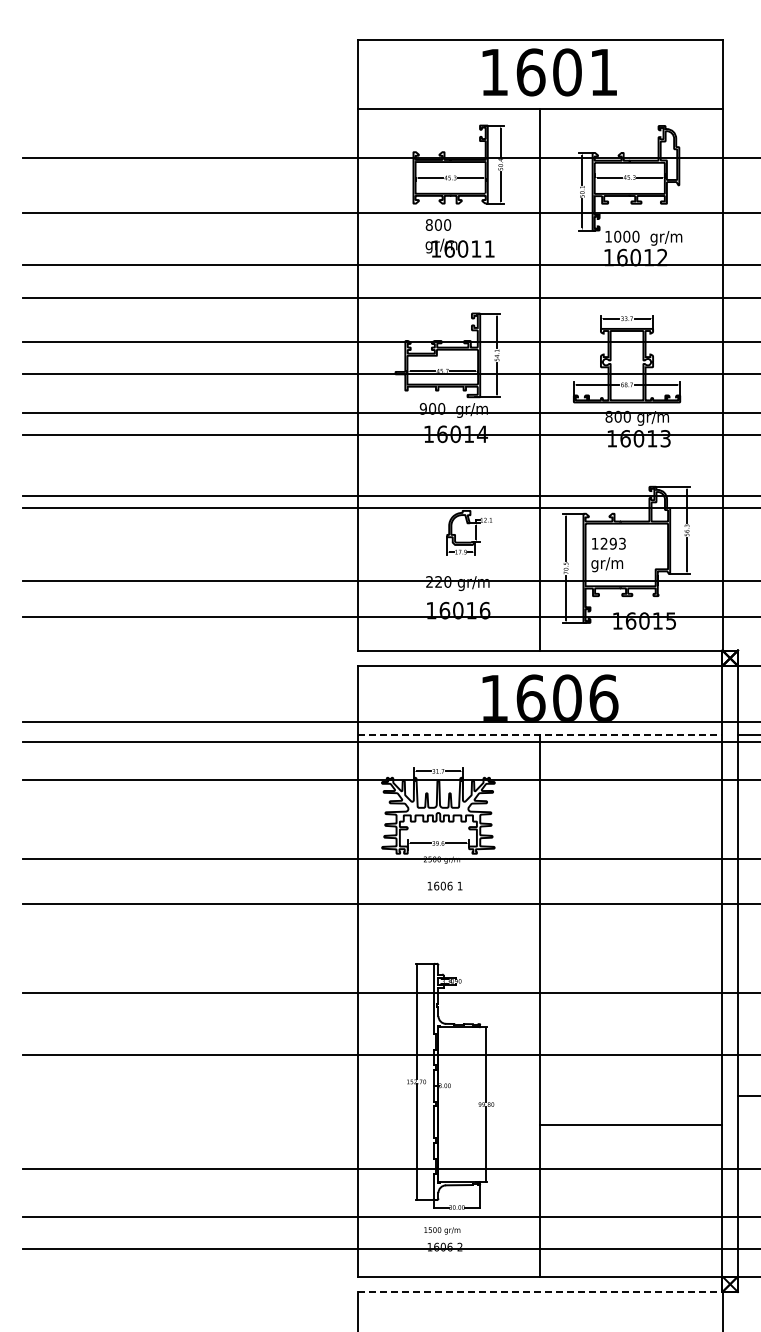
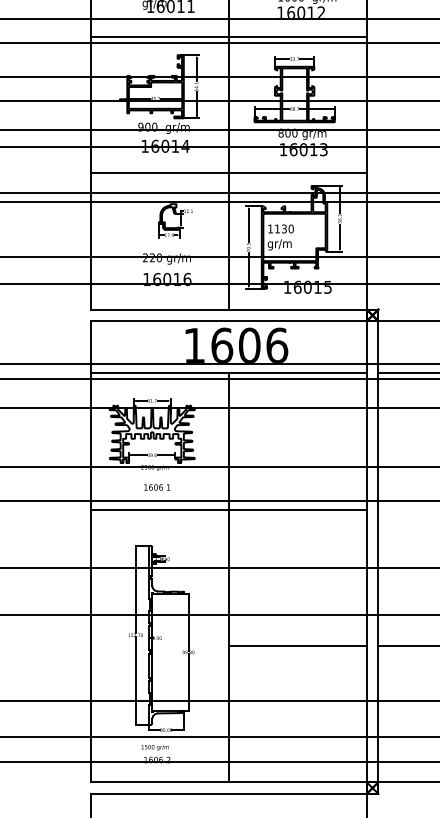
line: (539, 289) -> (228, 37), added
line: (539, 469) -> (228, 172), added
text: (613, 543) -> (284, 228), 1293 -> 1130
line: (540, 734) -> (229, 373), dashed -> solid
line: (539, 915) -> (228, 509), added
line: (631, 1125) -> (298, 646), moved
line: (540, 1292) -> (229, 794), dashed -> solid

